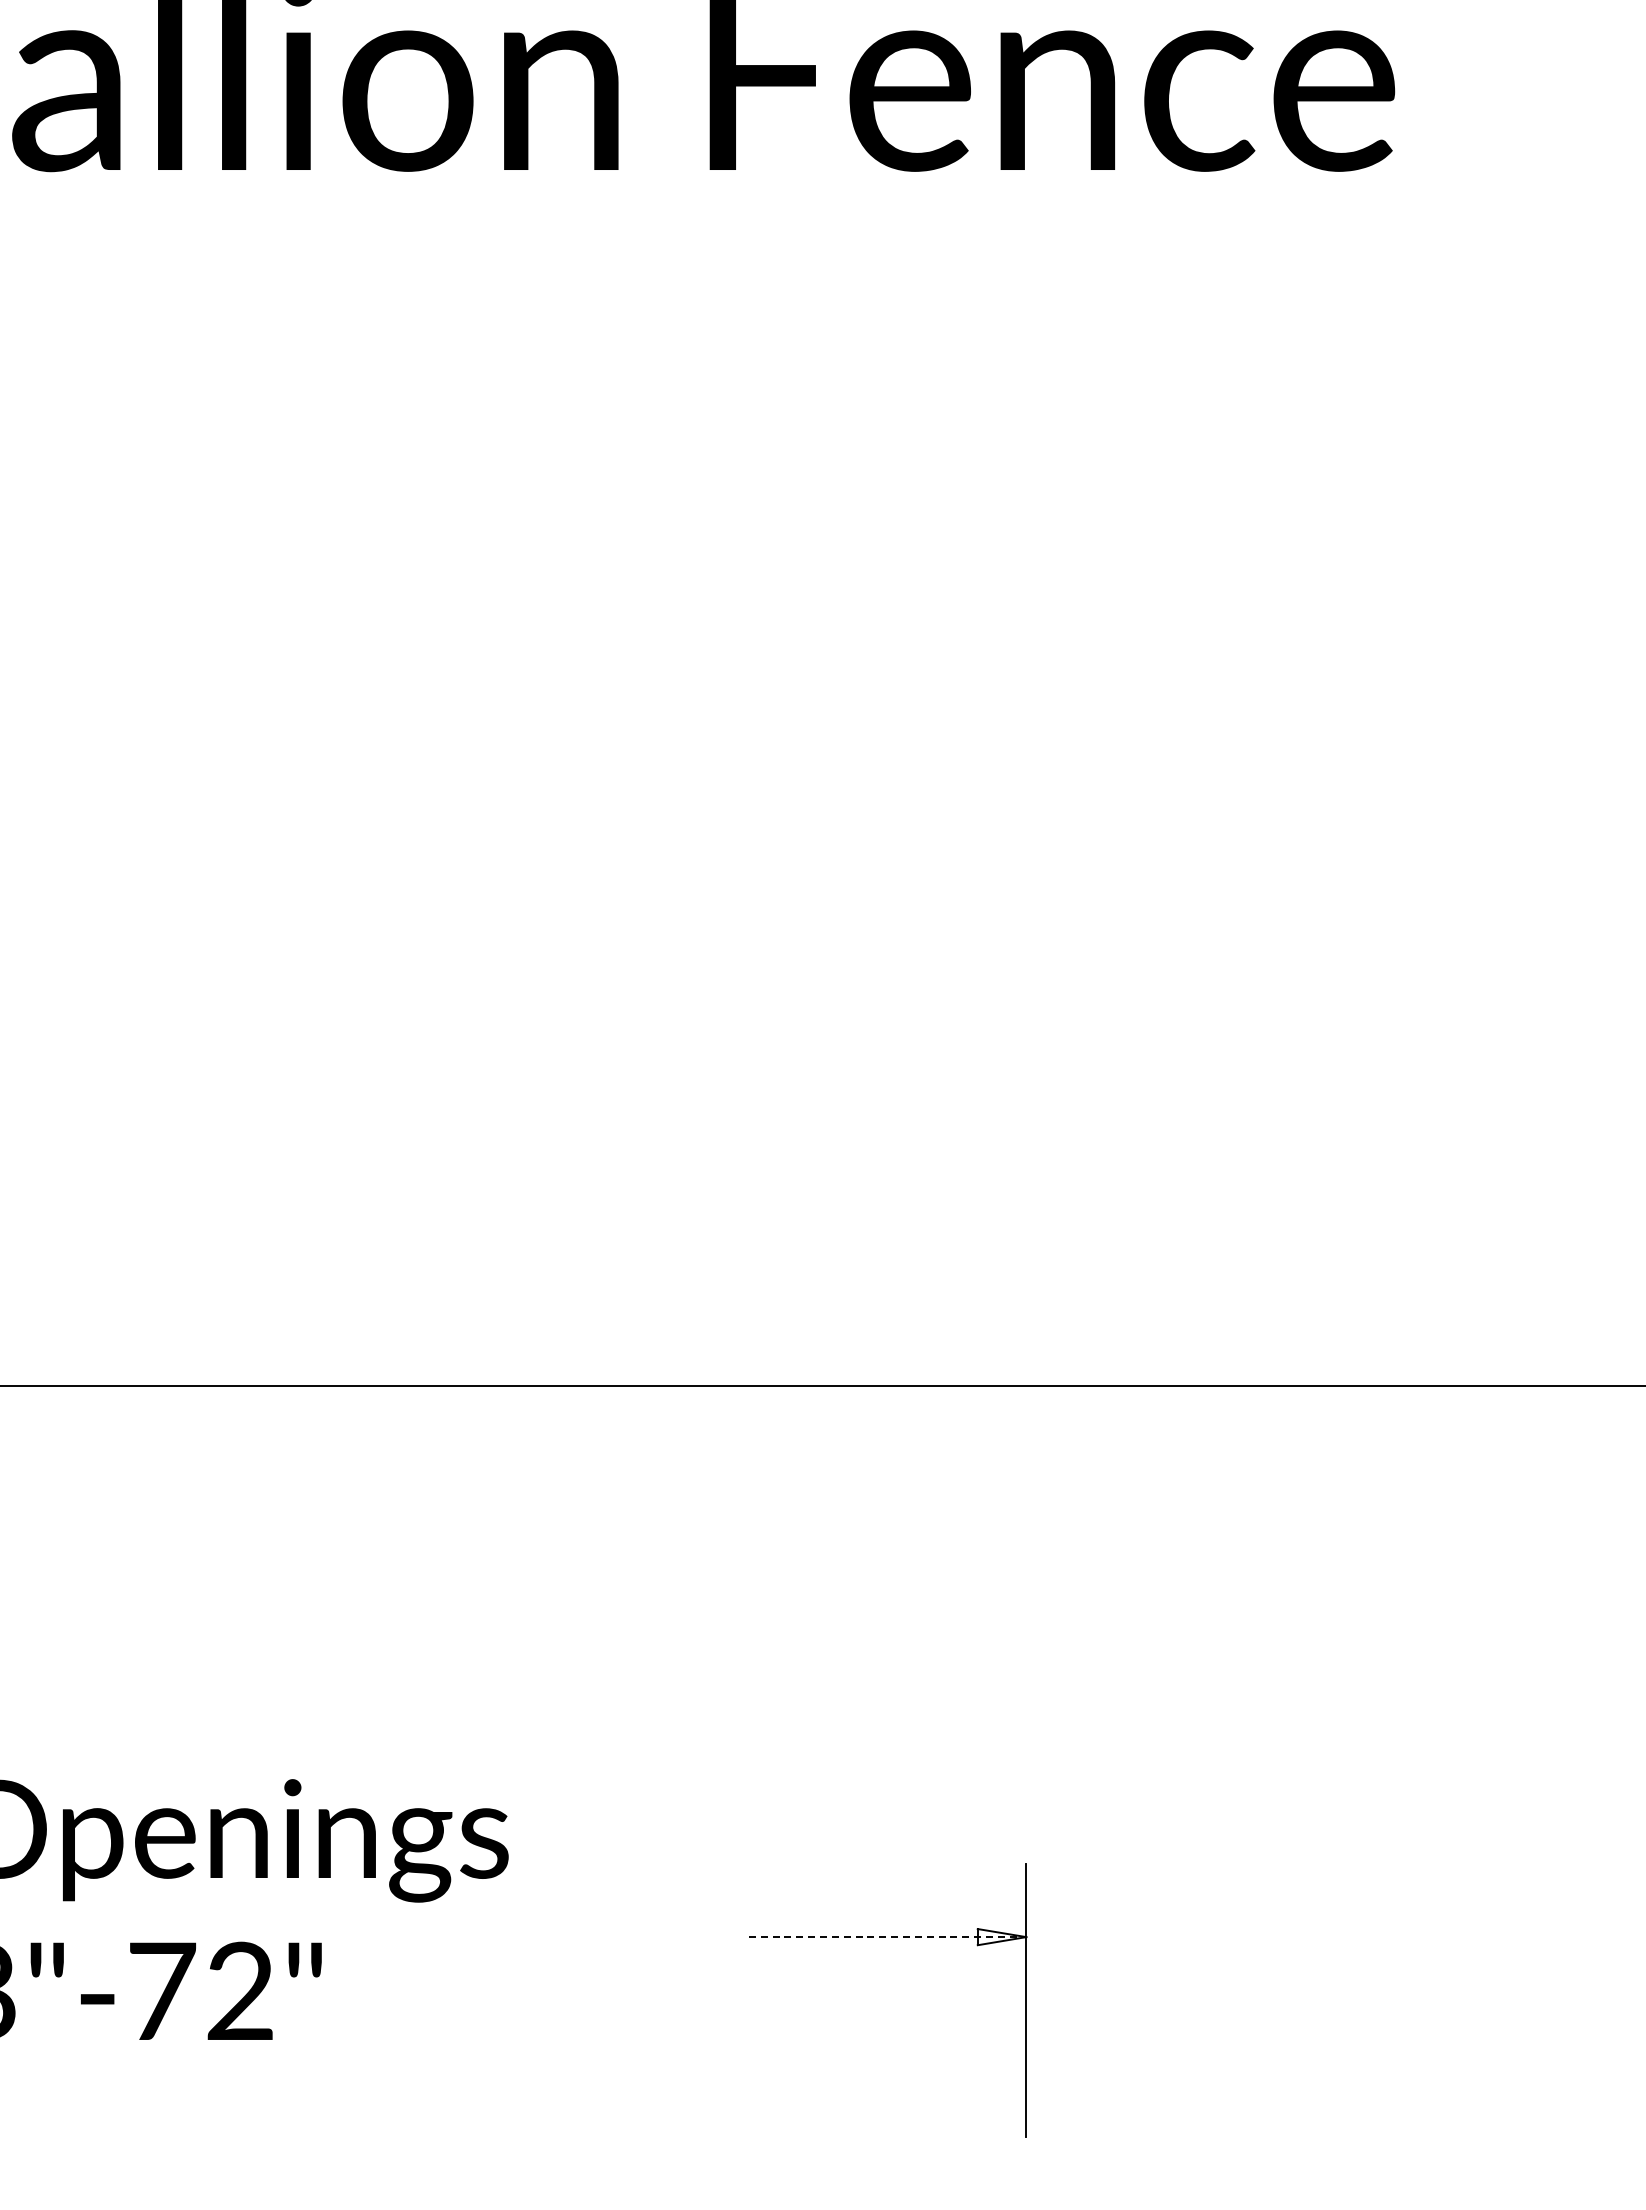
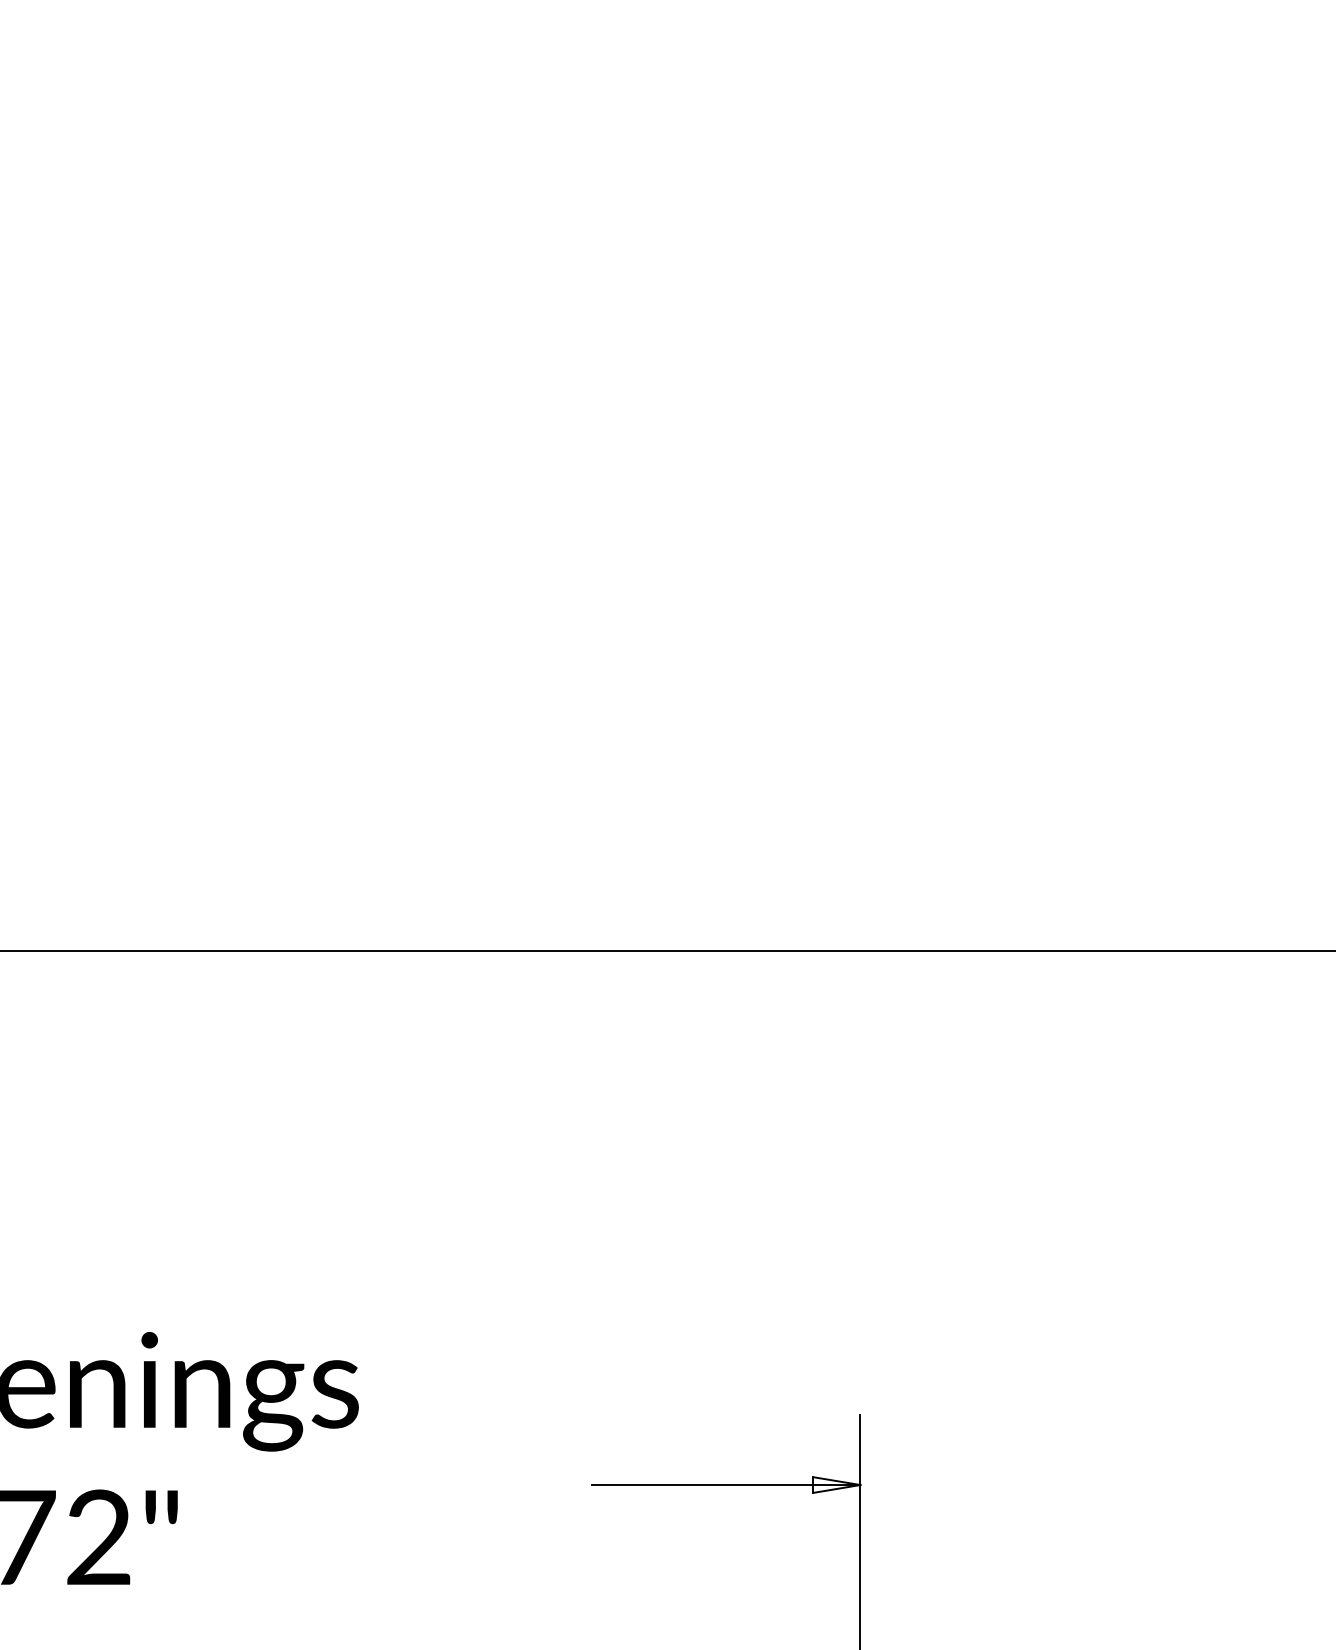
line: (887, 1937) -> (725, 1485), dashed -> solid

